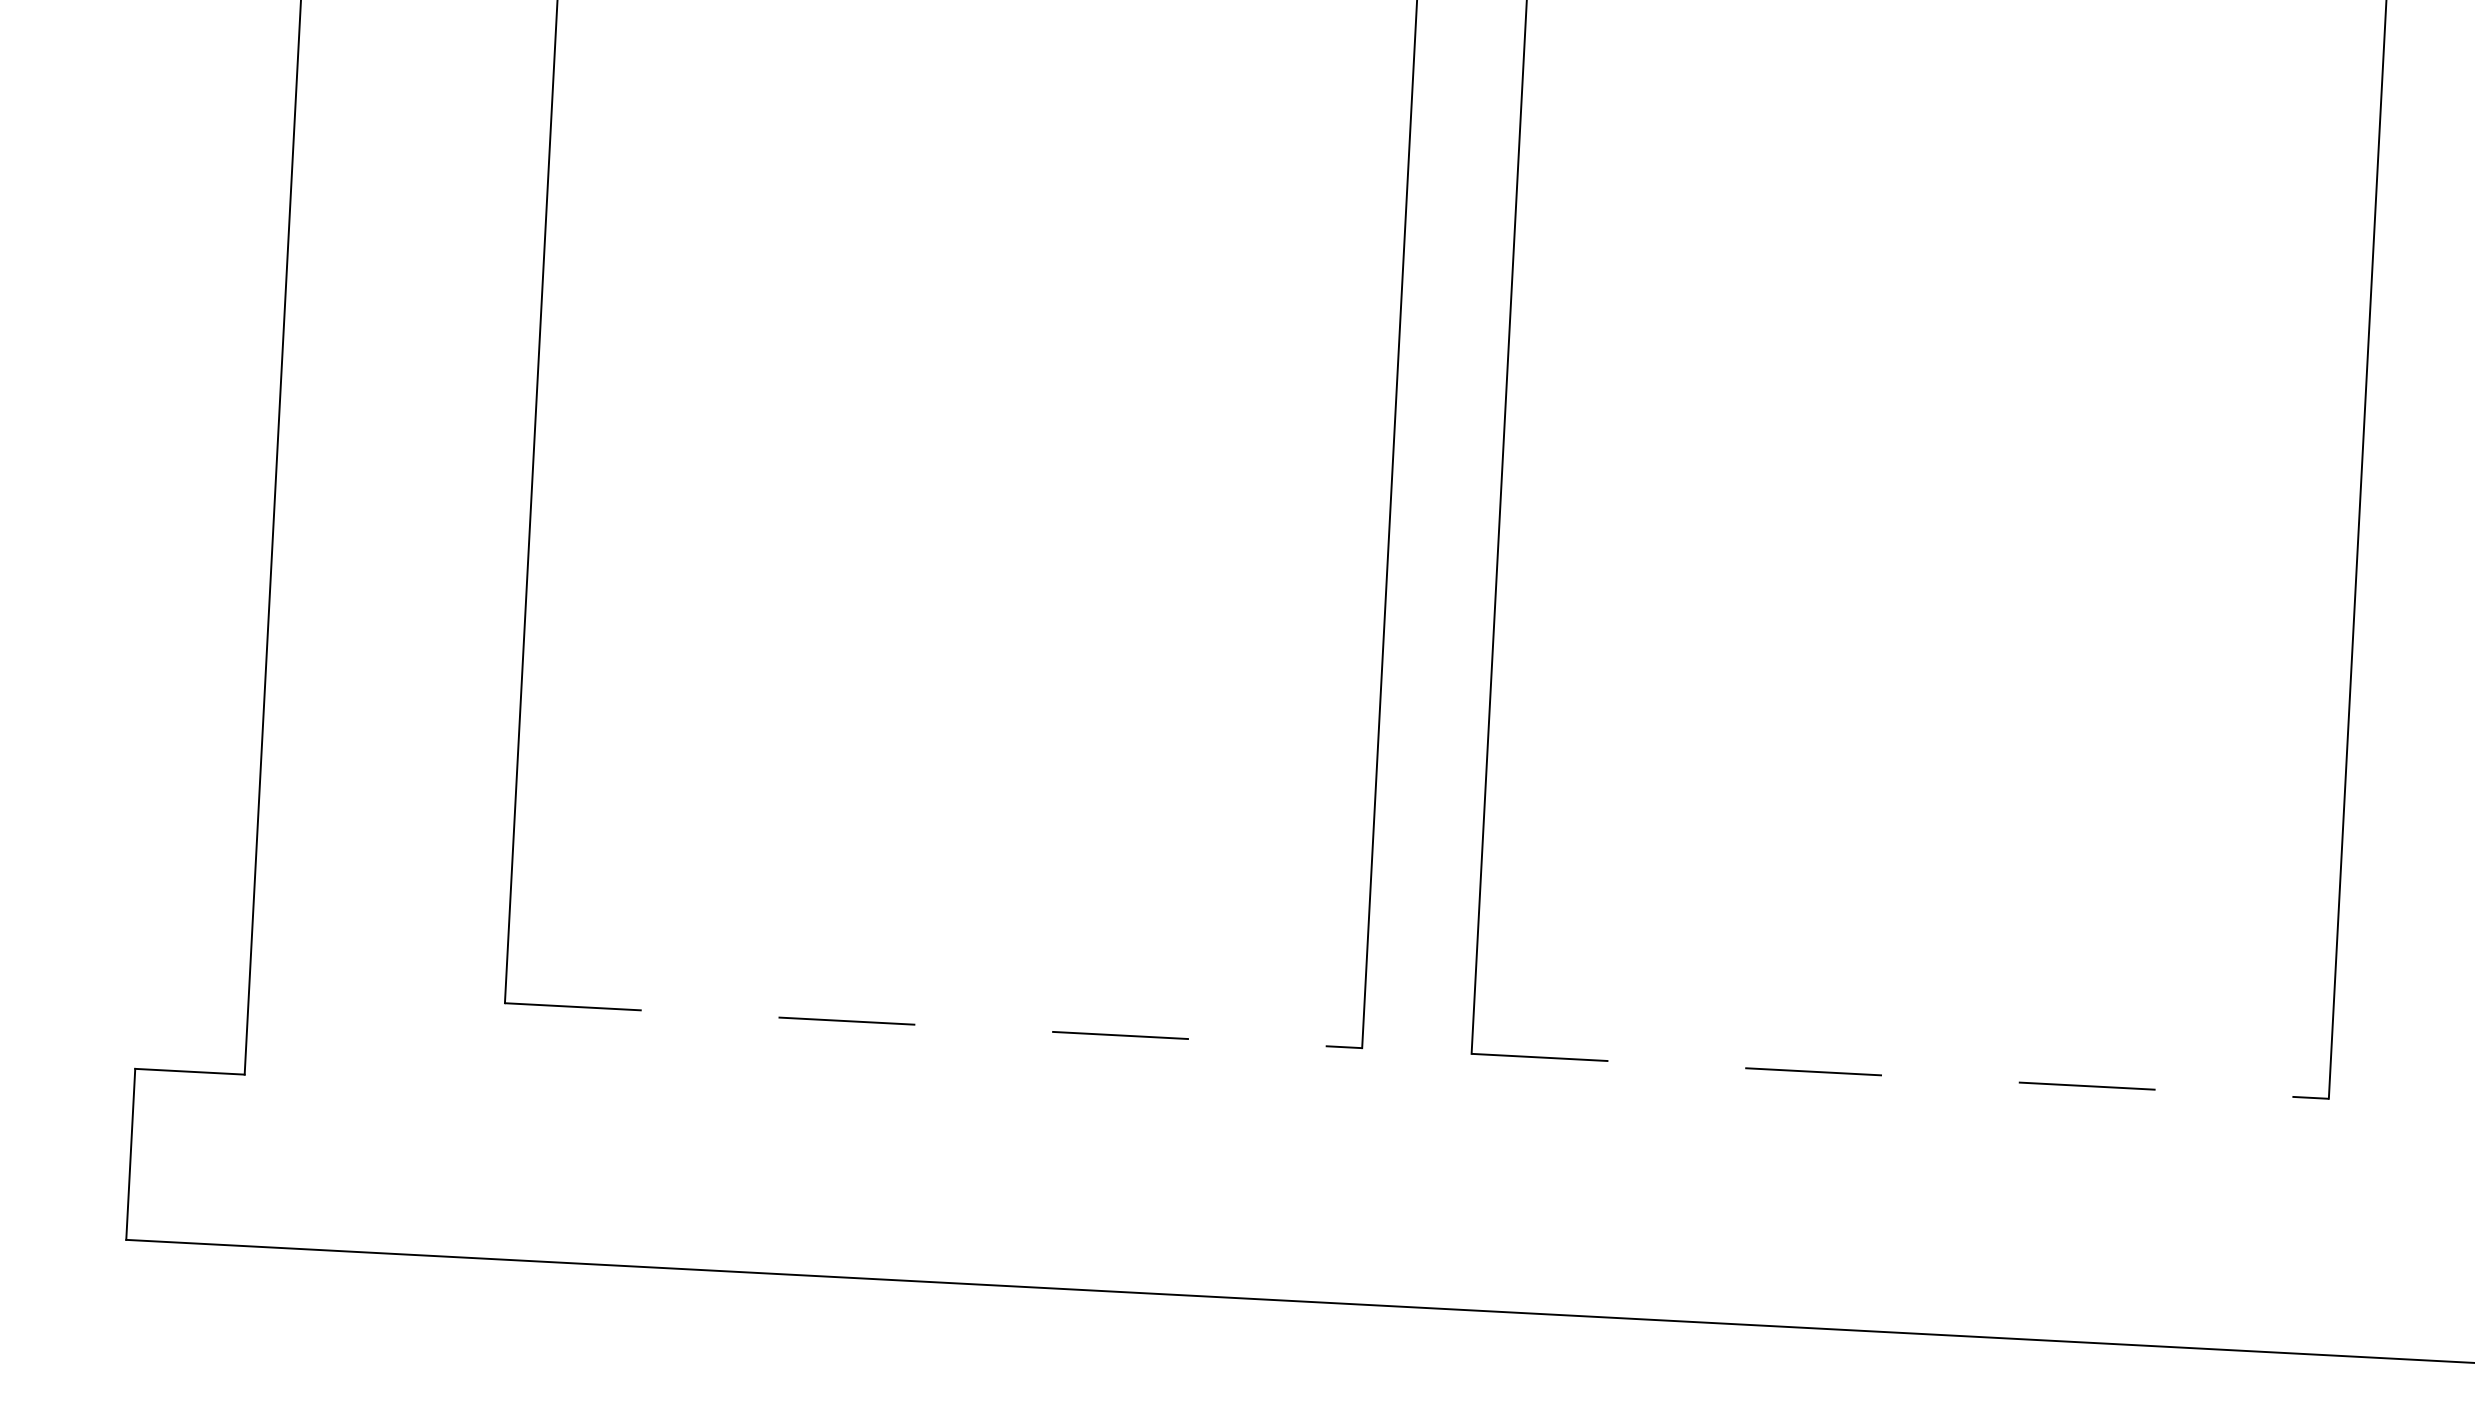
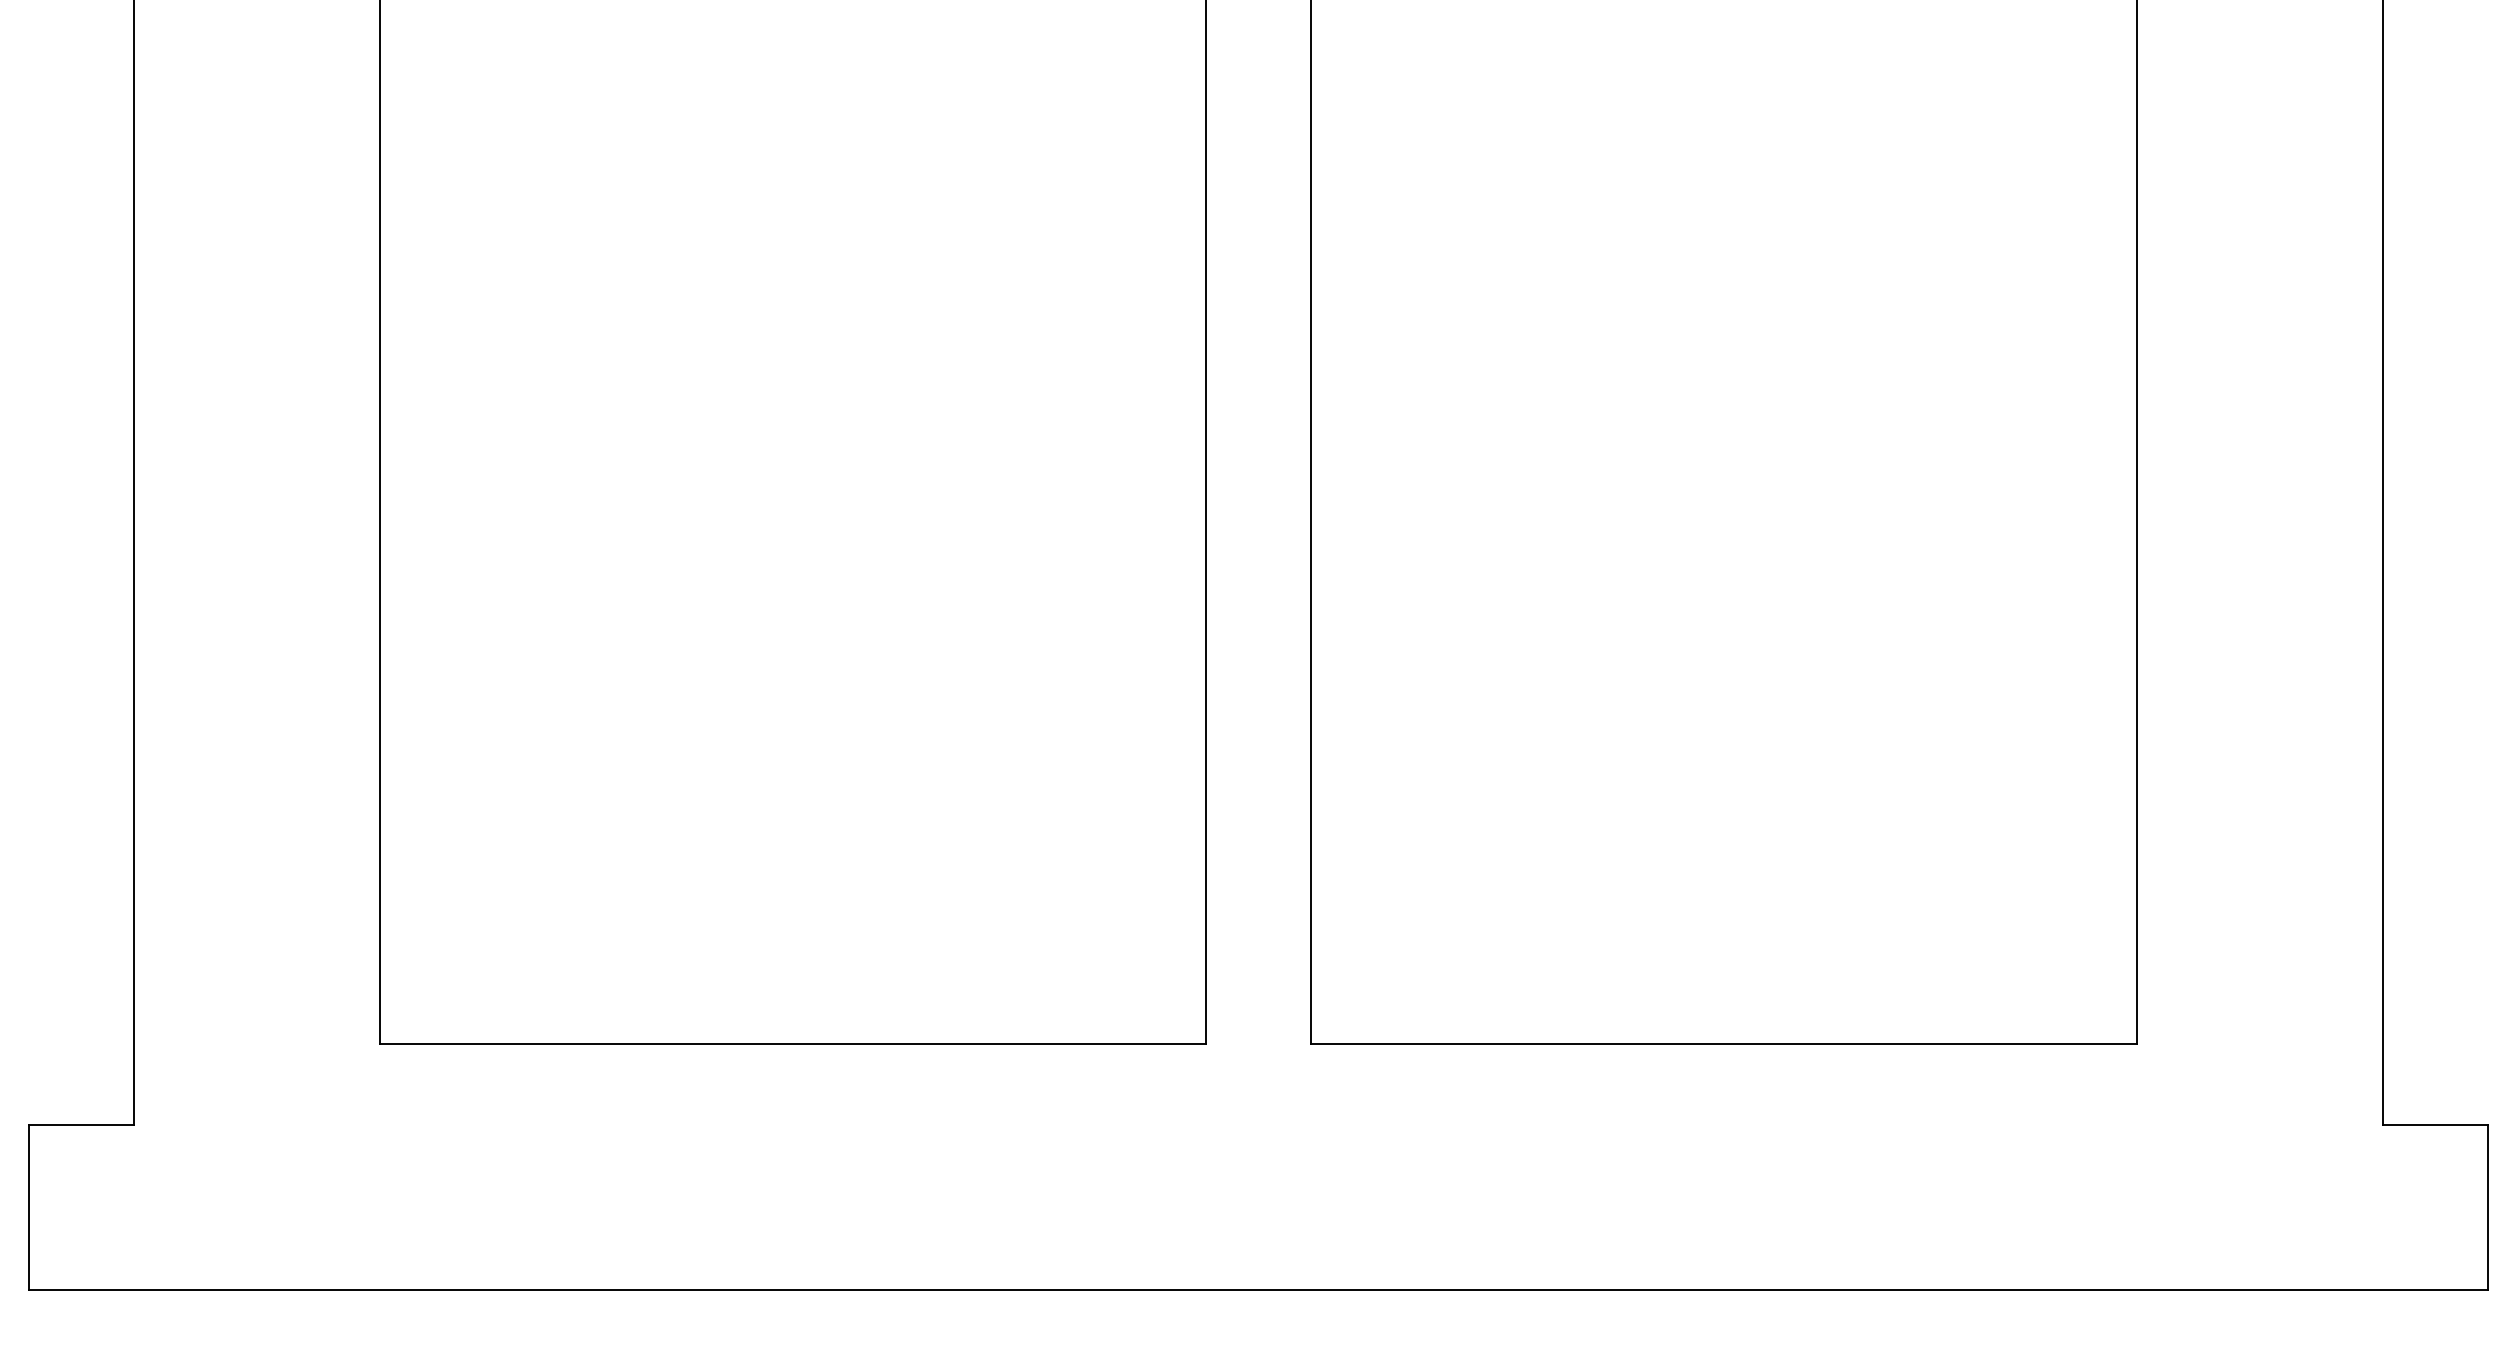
line: (934, 1025) -> (793, 1043), dashed -> solid
line: (1899, 1076) -> (1723, 1043), dashed -> solid

